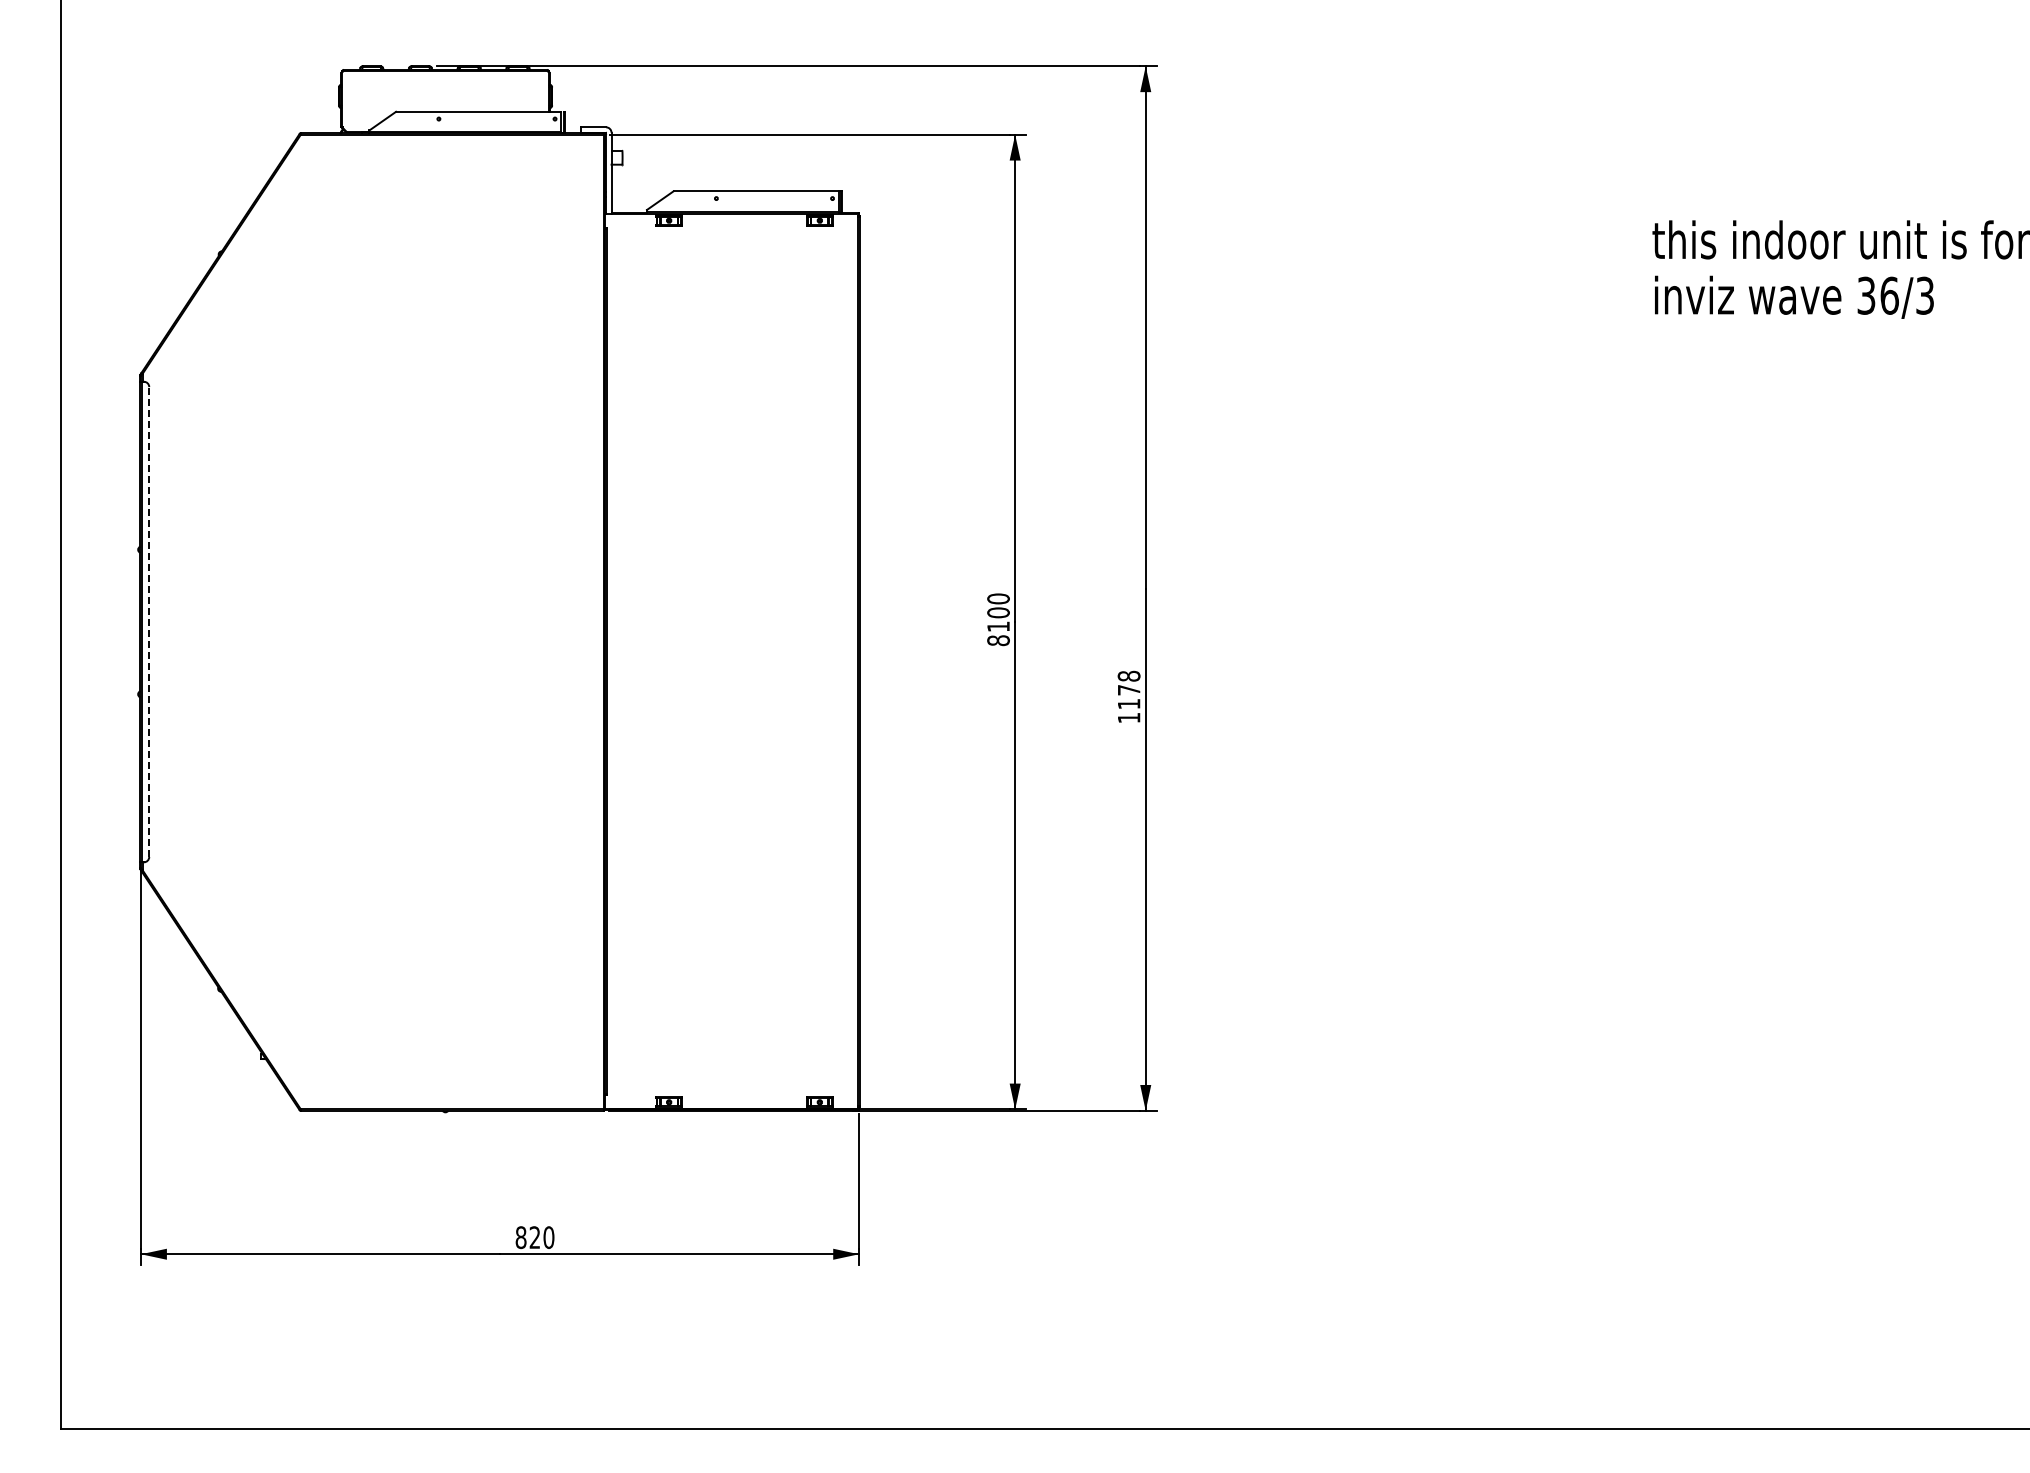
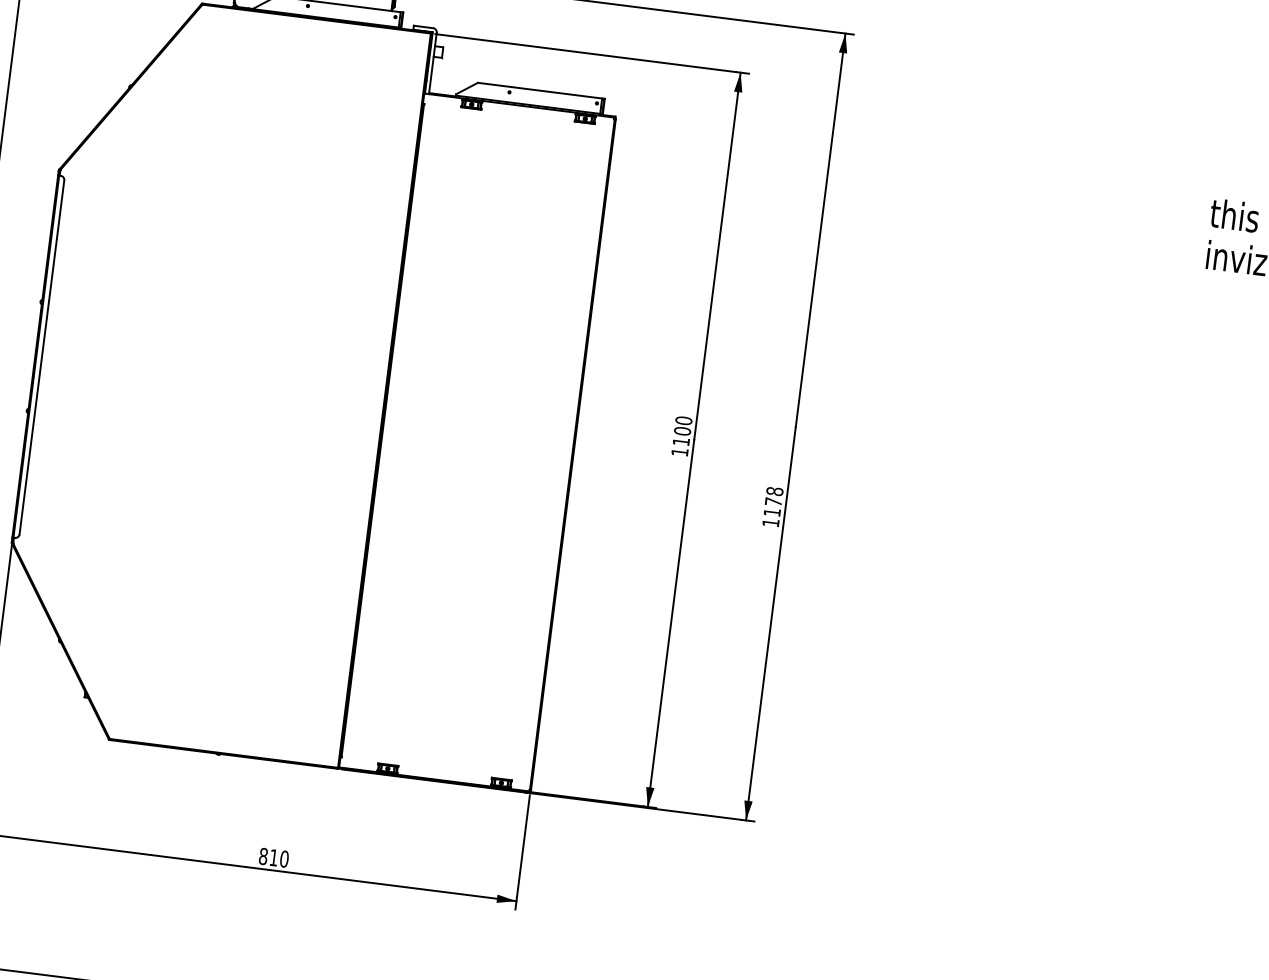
line: (149, 622) -> (42, 357), dashed -> solid
text: (998, 640) -> (679, 452), 8100 -> 1100
text: (534, 1237) -> (273, 857), 820 -> 810

